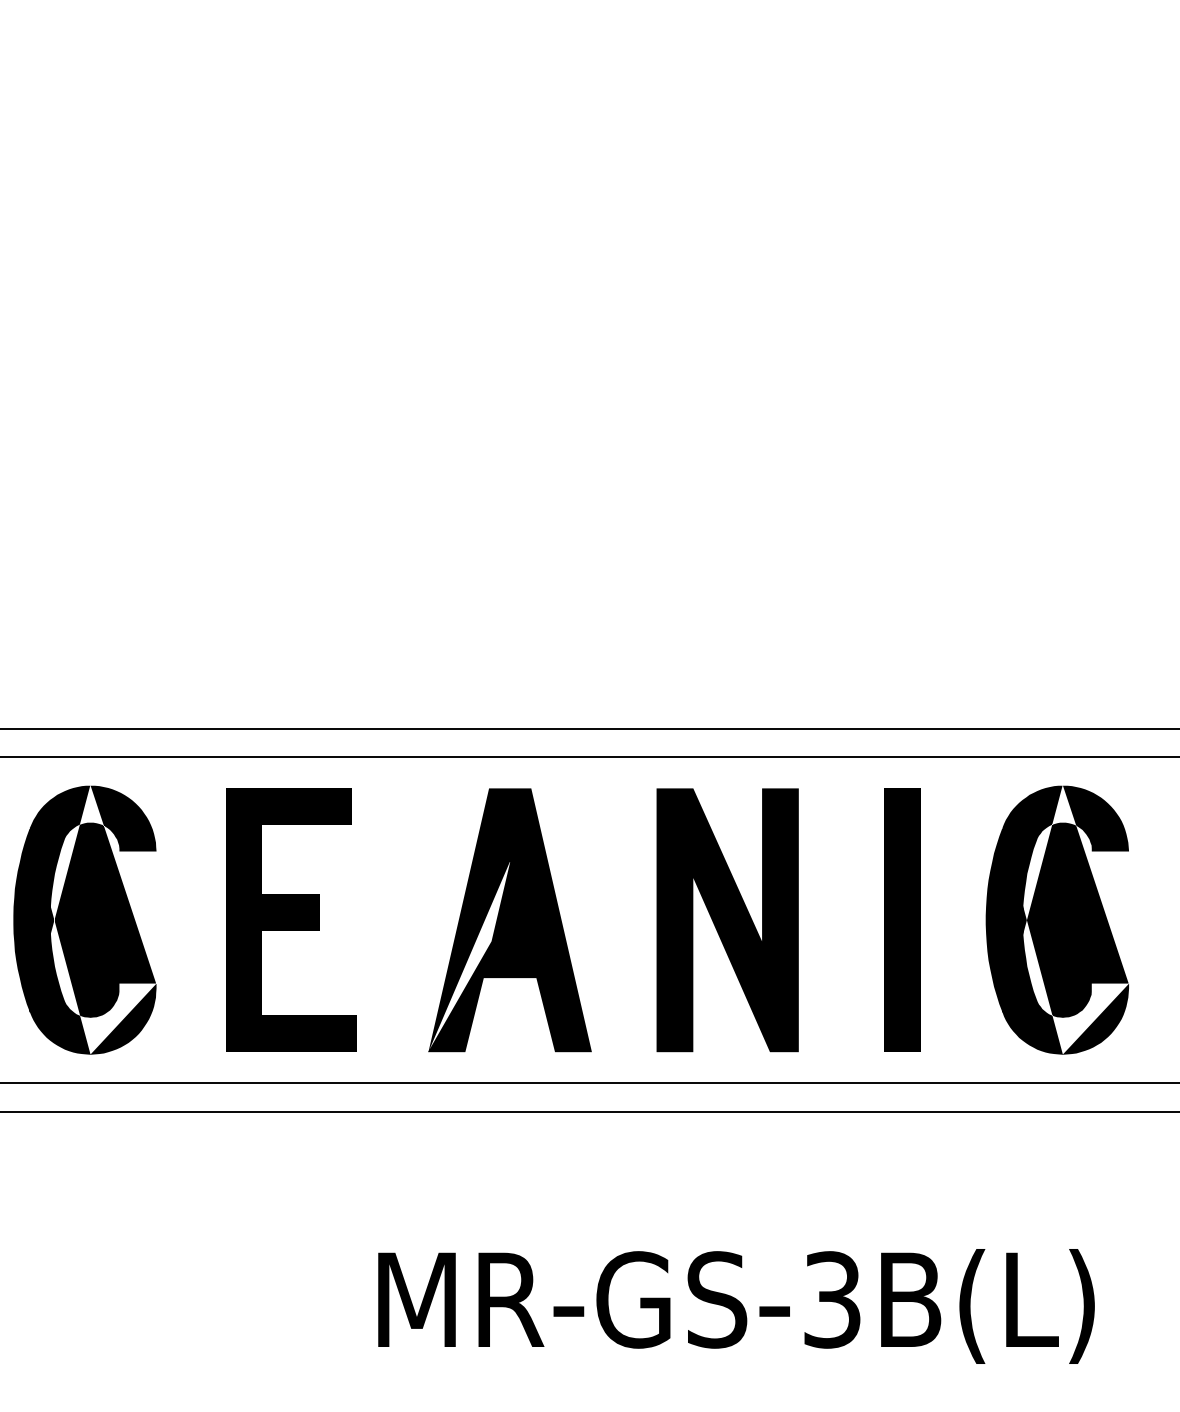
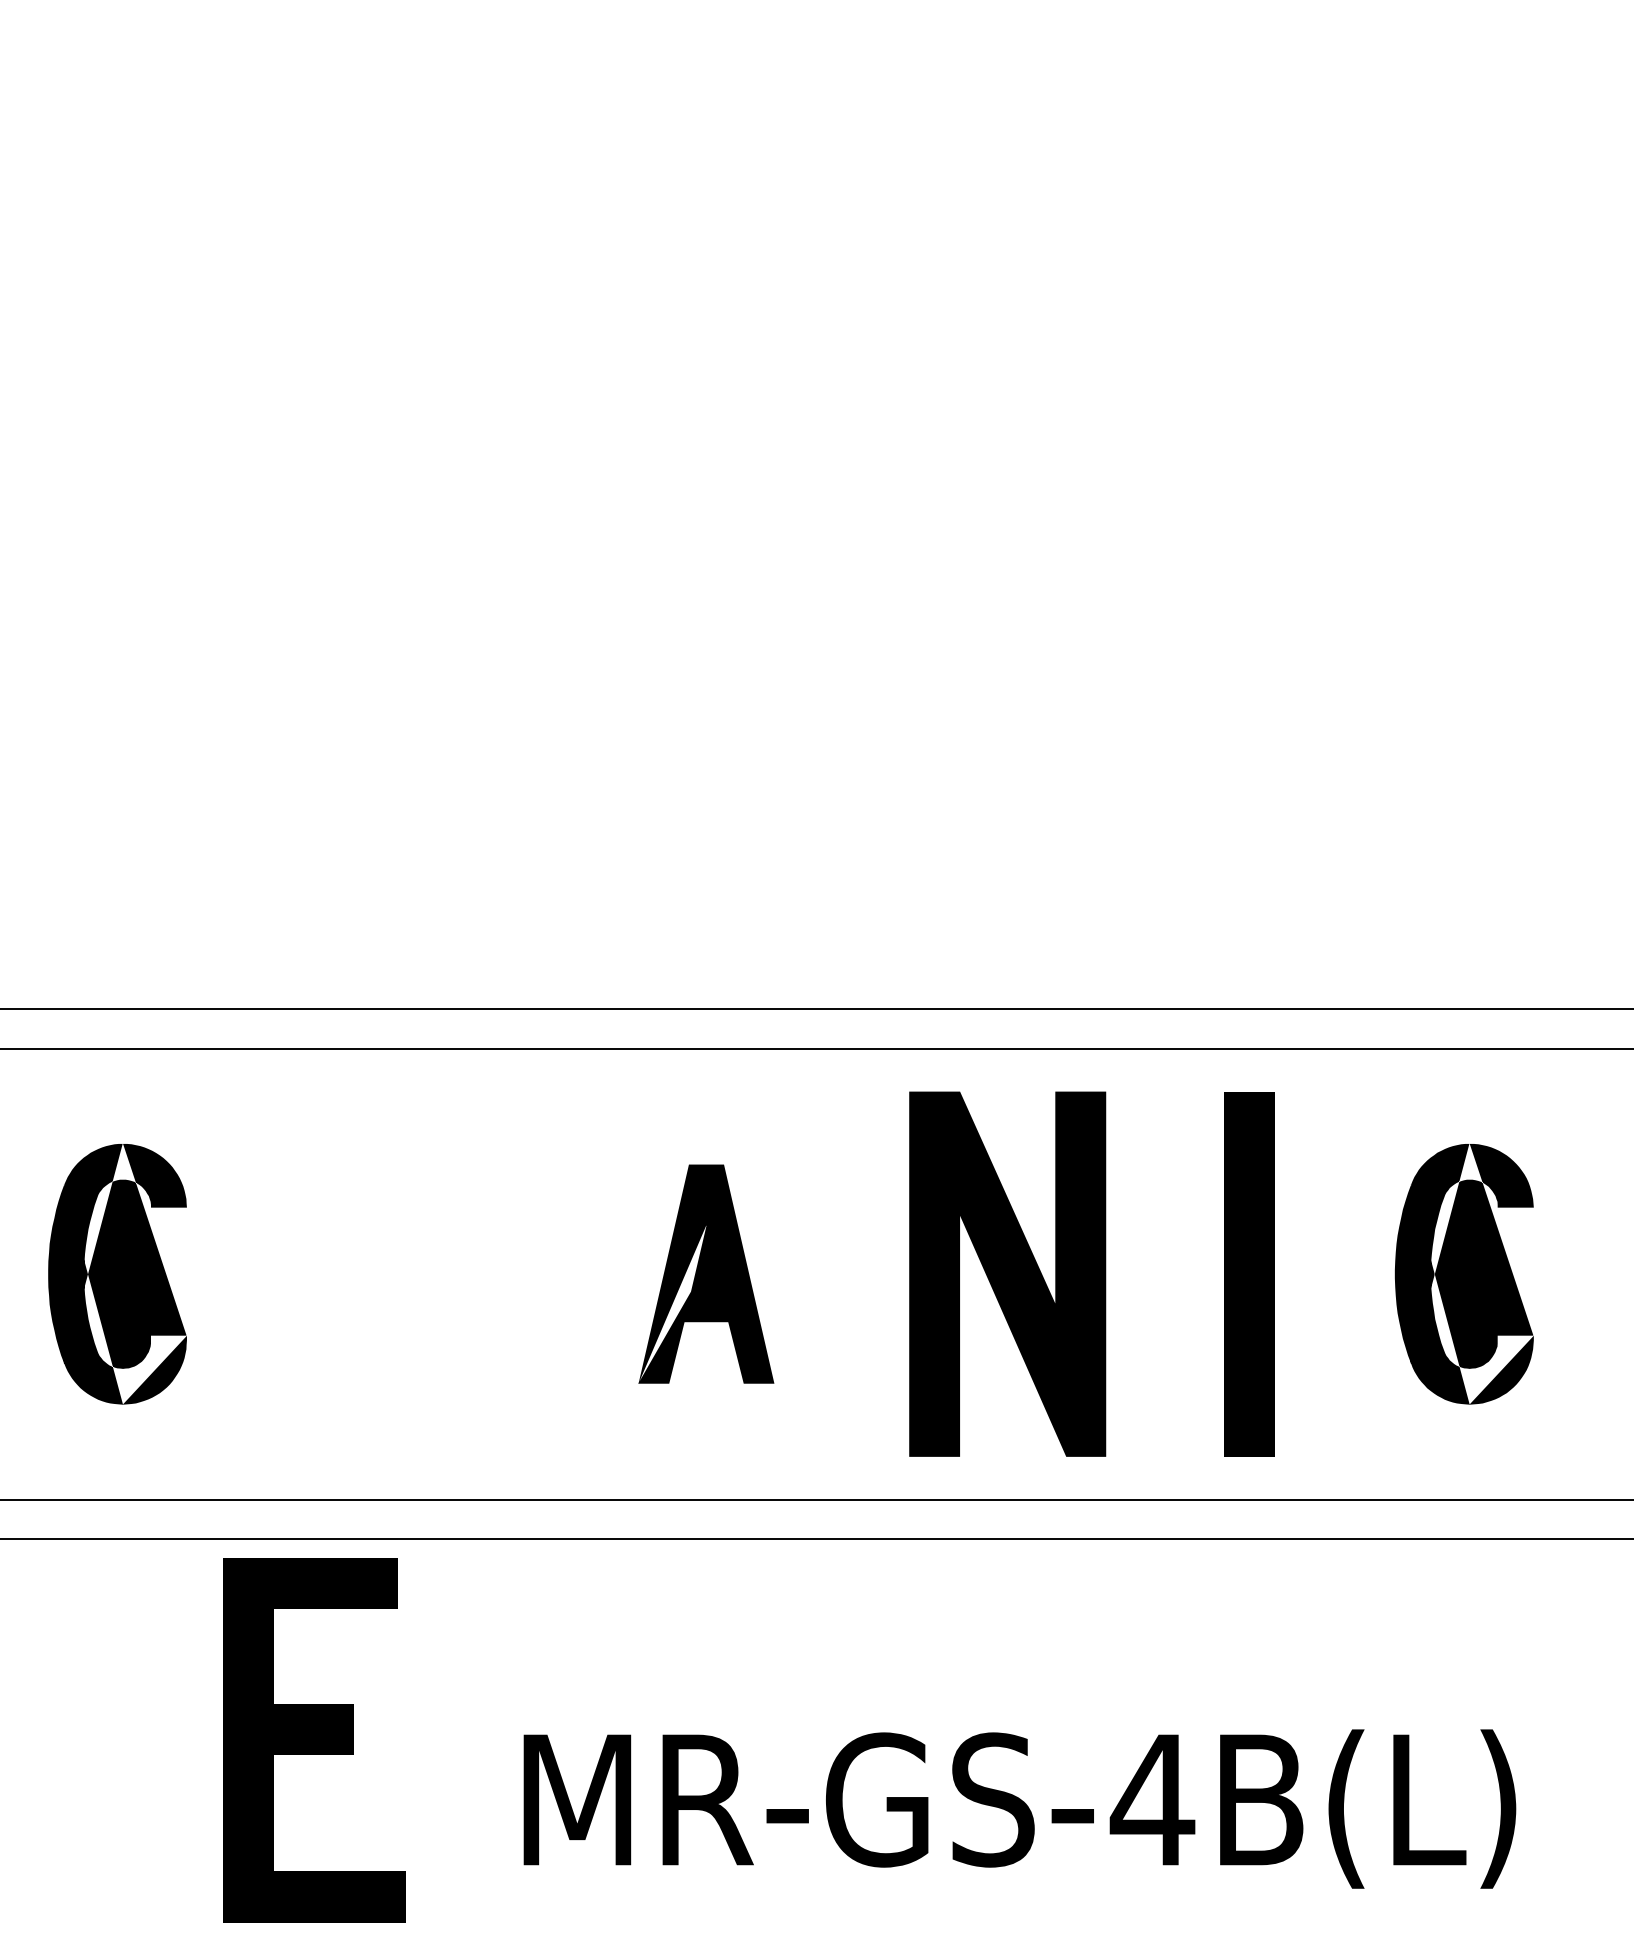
part: (510, 919) -> (706, 1273), size x0.6
part: (84, 920) -> (117, 1274), size x0.7
part: (291, 920) -> (314, 1740), moved
part: (1057, 920) -> (1464, 1274), size x0.7
text: (832, 1299) -> (1152, 1799), MR-GS-3B(L) -> MR-GS-4B(L)

